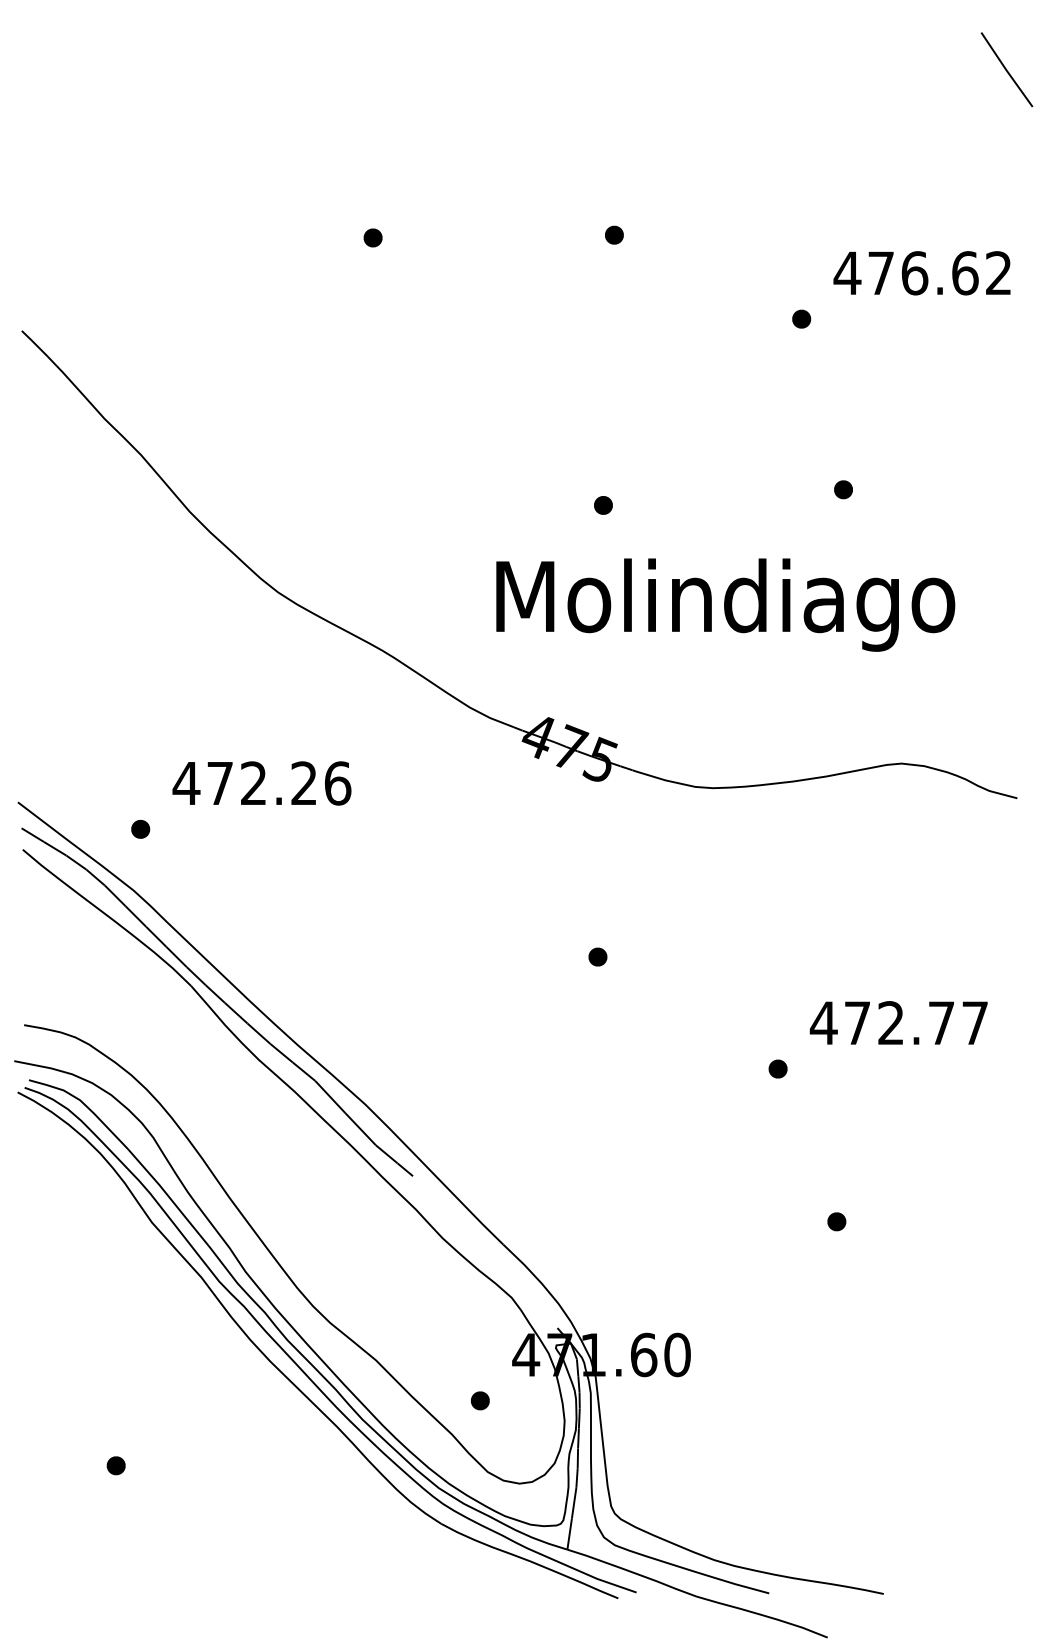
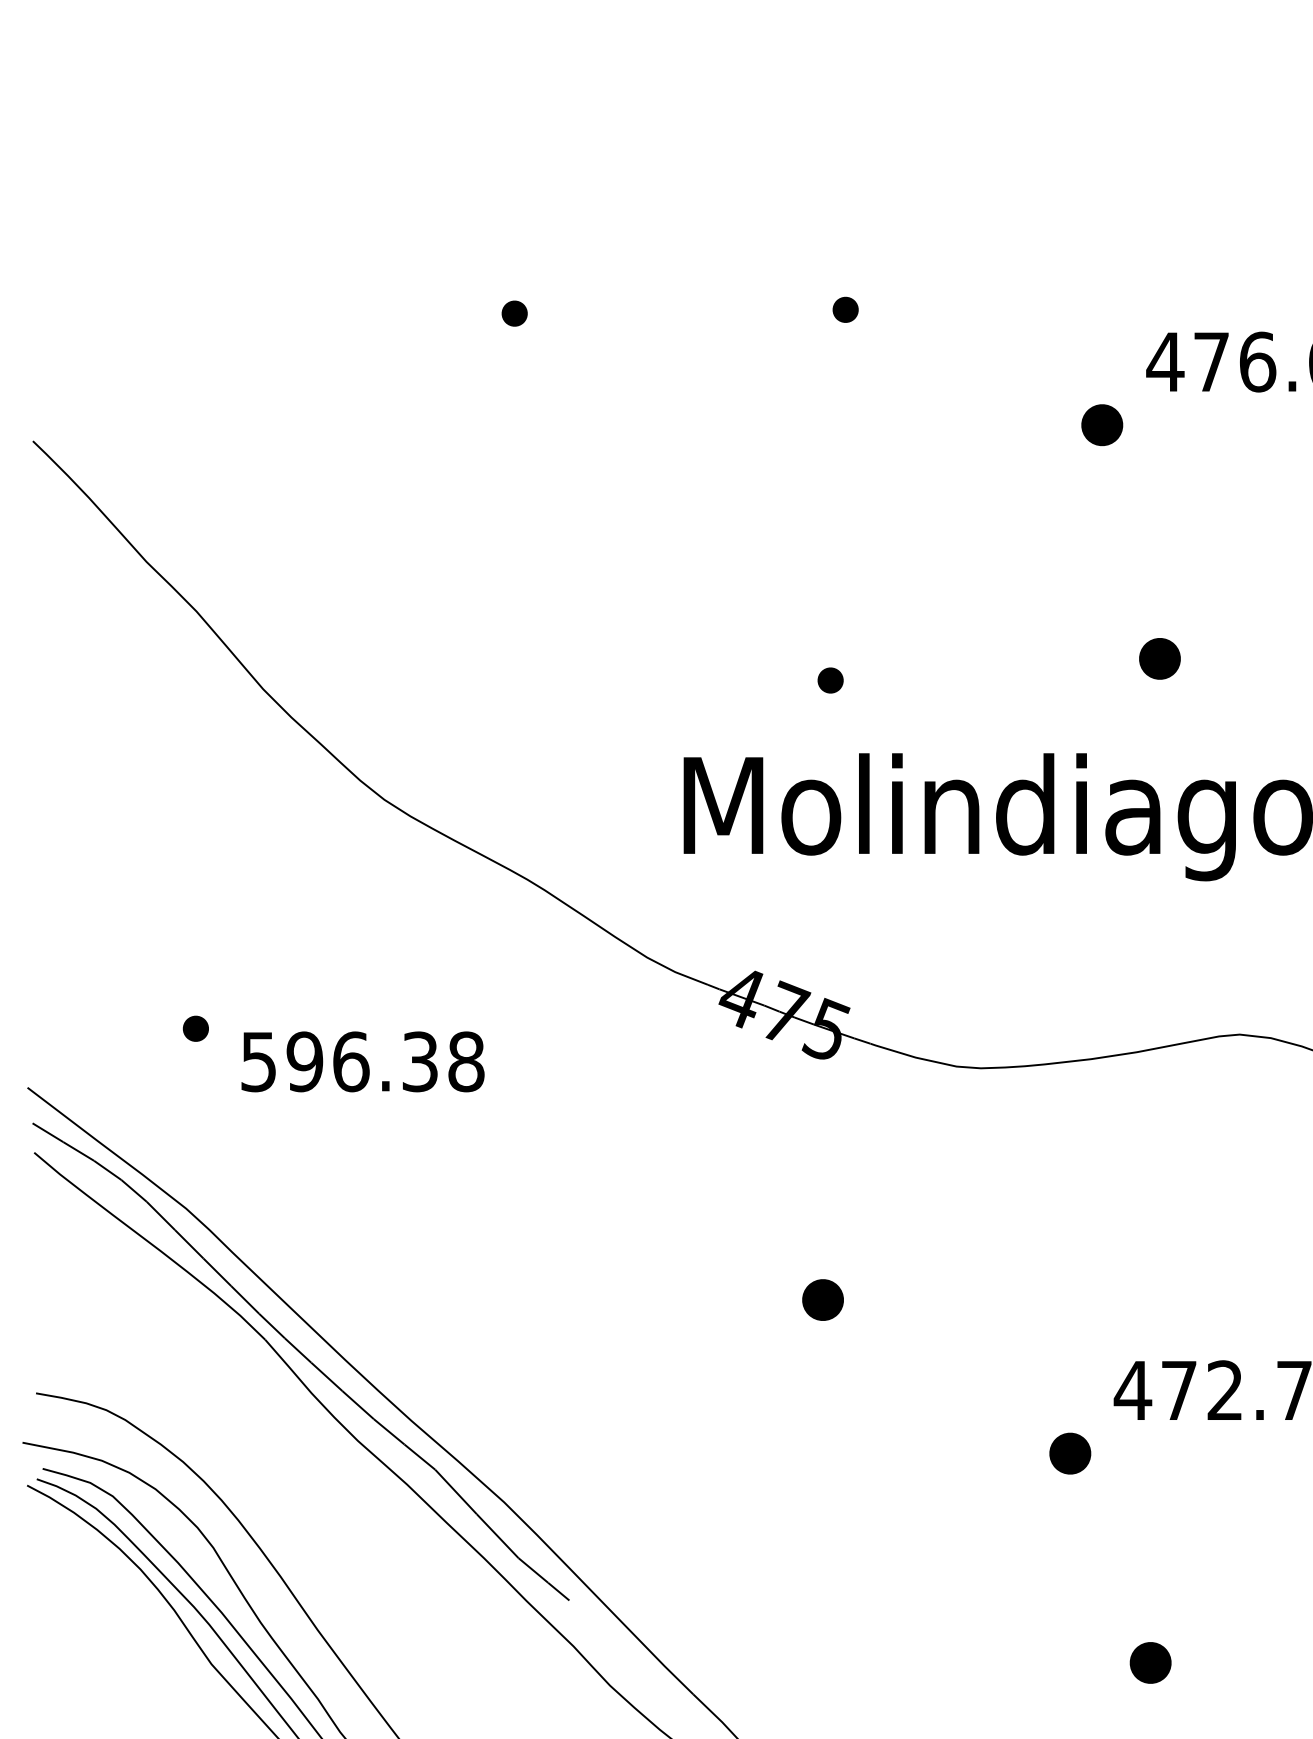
part: (801, 318) -> (1102, 424), size x1.6
part: (843, 489) -> (1159, 658), size x1.6
text: (261, 783) -> (361, 1061), 472.26 -> 596.38
part: (140, 829) -> (195, 1028), moved
part: (597, 956) -> (822, 1299), size x1.6
part: (777, 1068) -> (1069, 1452), size x1.6
part: (836, 1221) -> (1150, 1662), size x1.6

